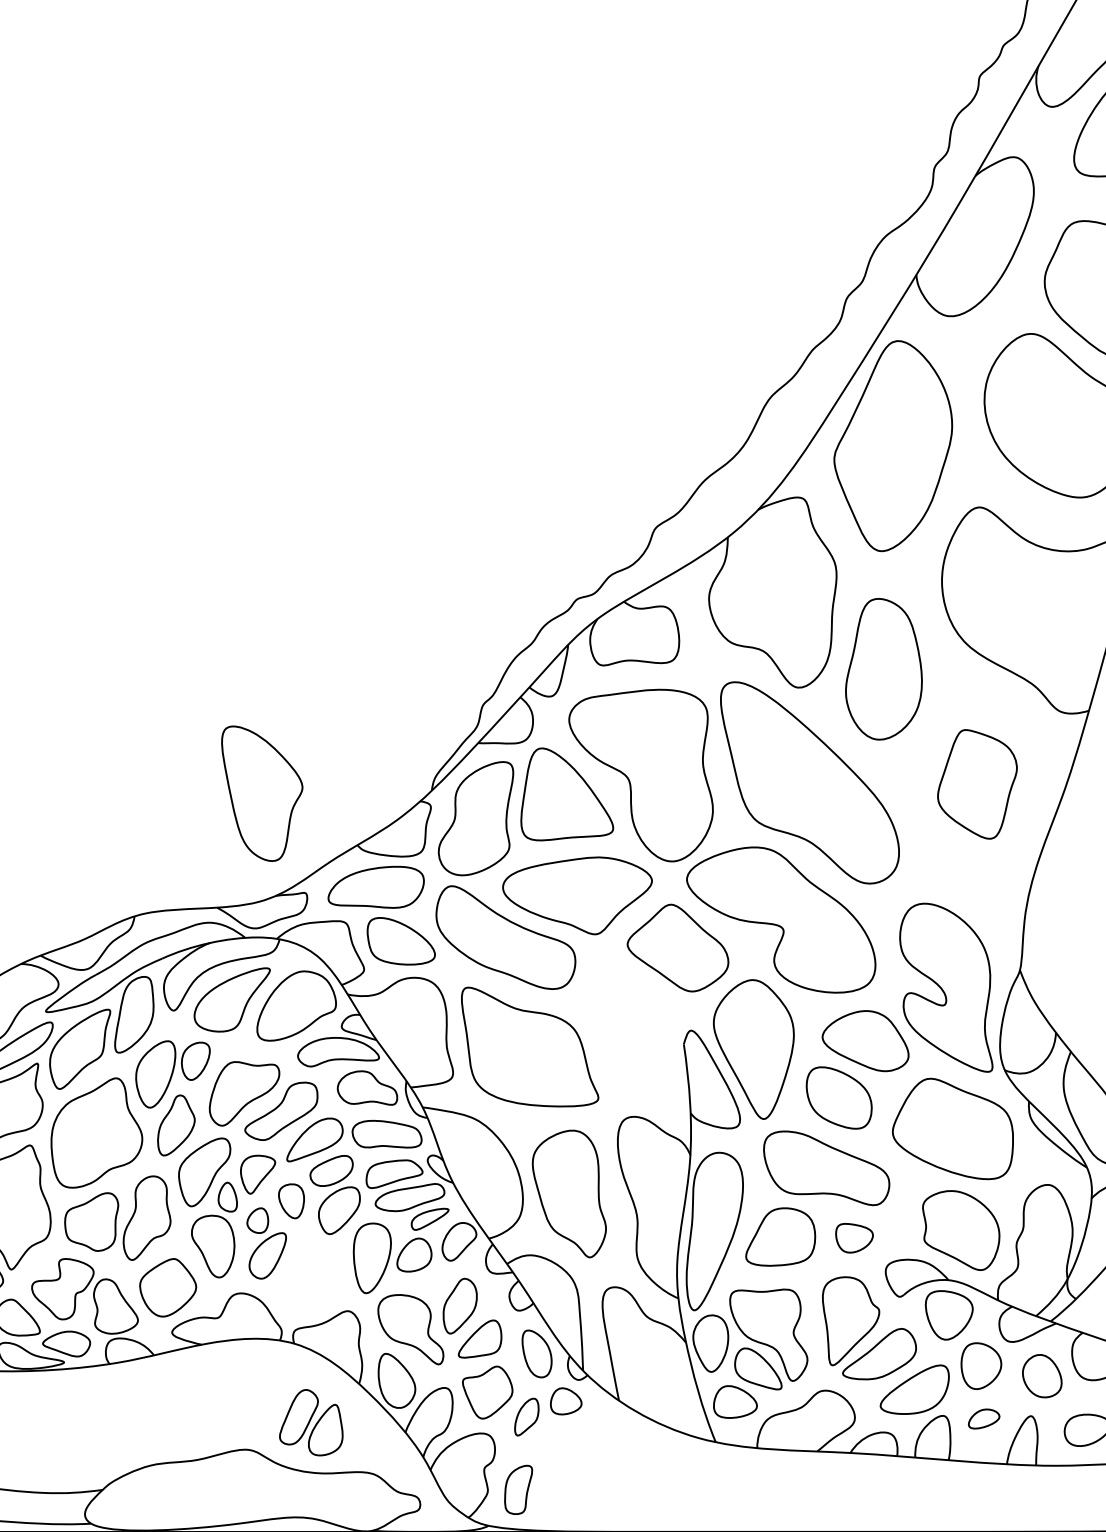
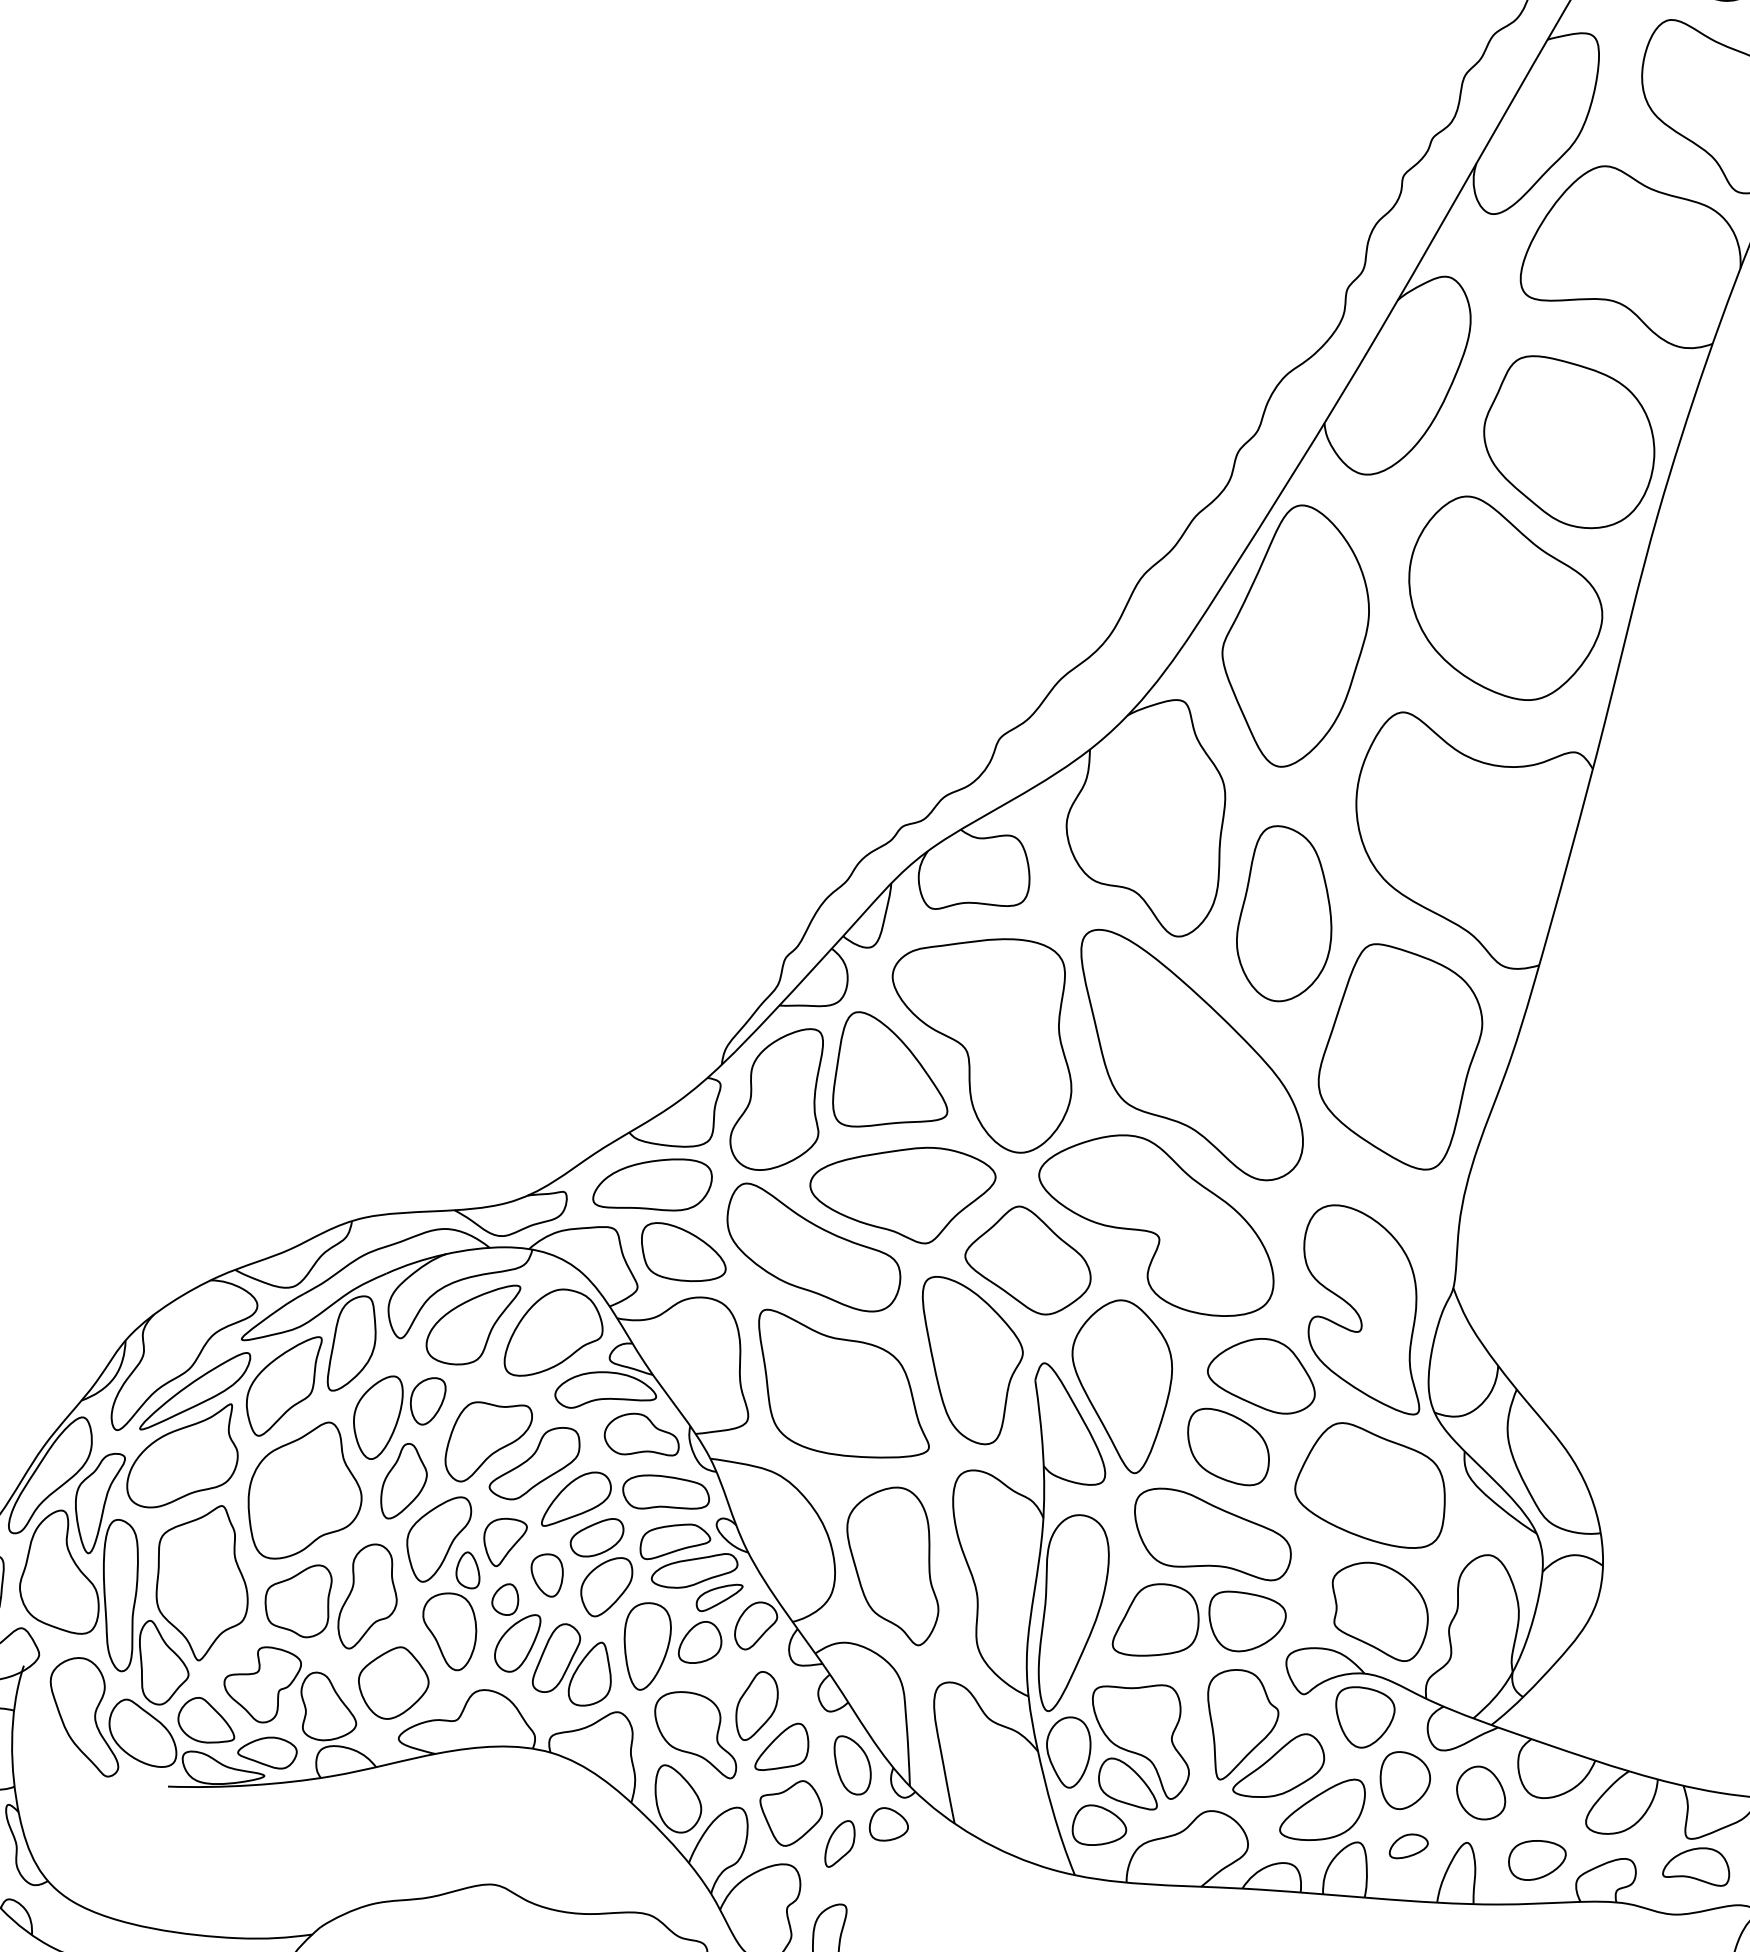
part: (977, 784) -> (1400, 1056), size x1.67
part: (262, 793) -> (972, 1360), moved
part: (854, 1238) -> (1247, 1621), size x1.67
part: (311, 1422) -> (571, 1664), moved

